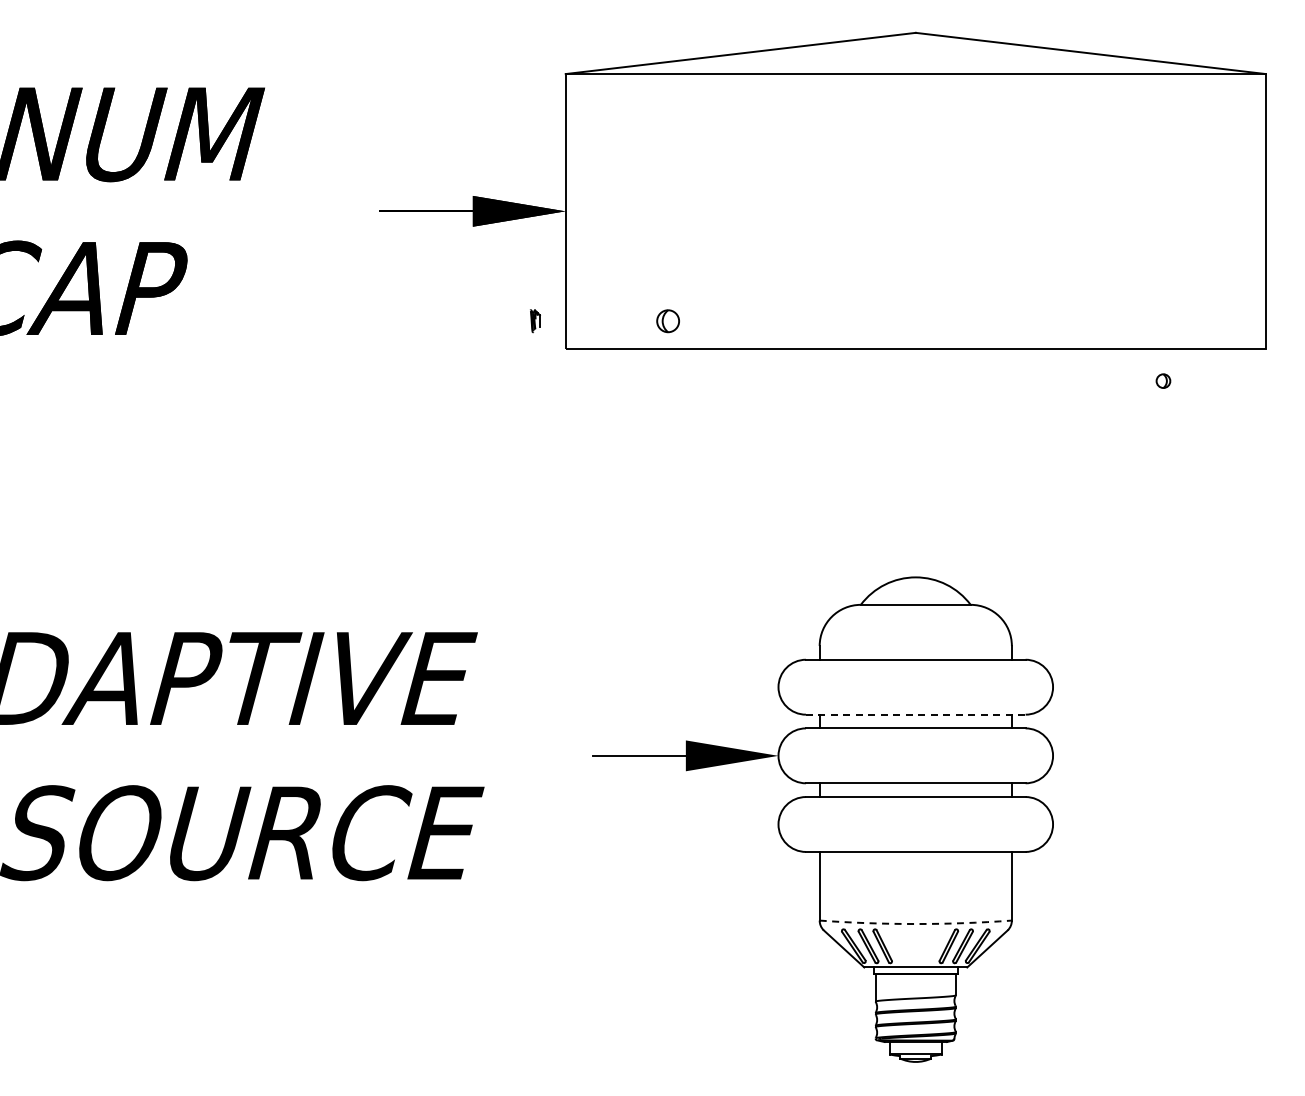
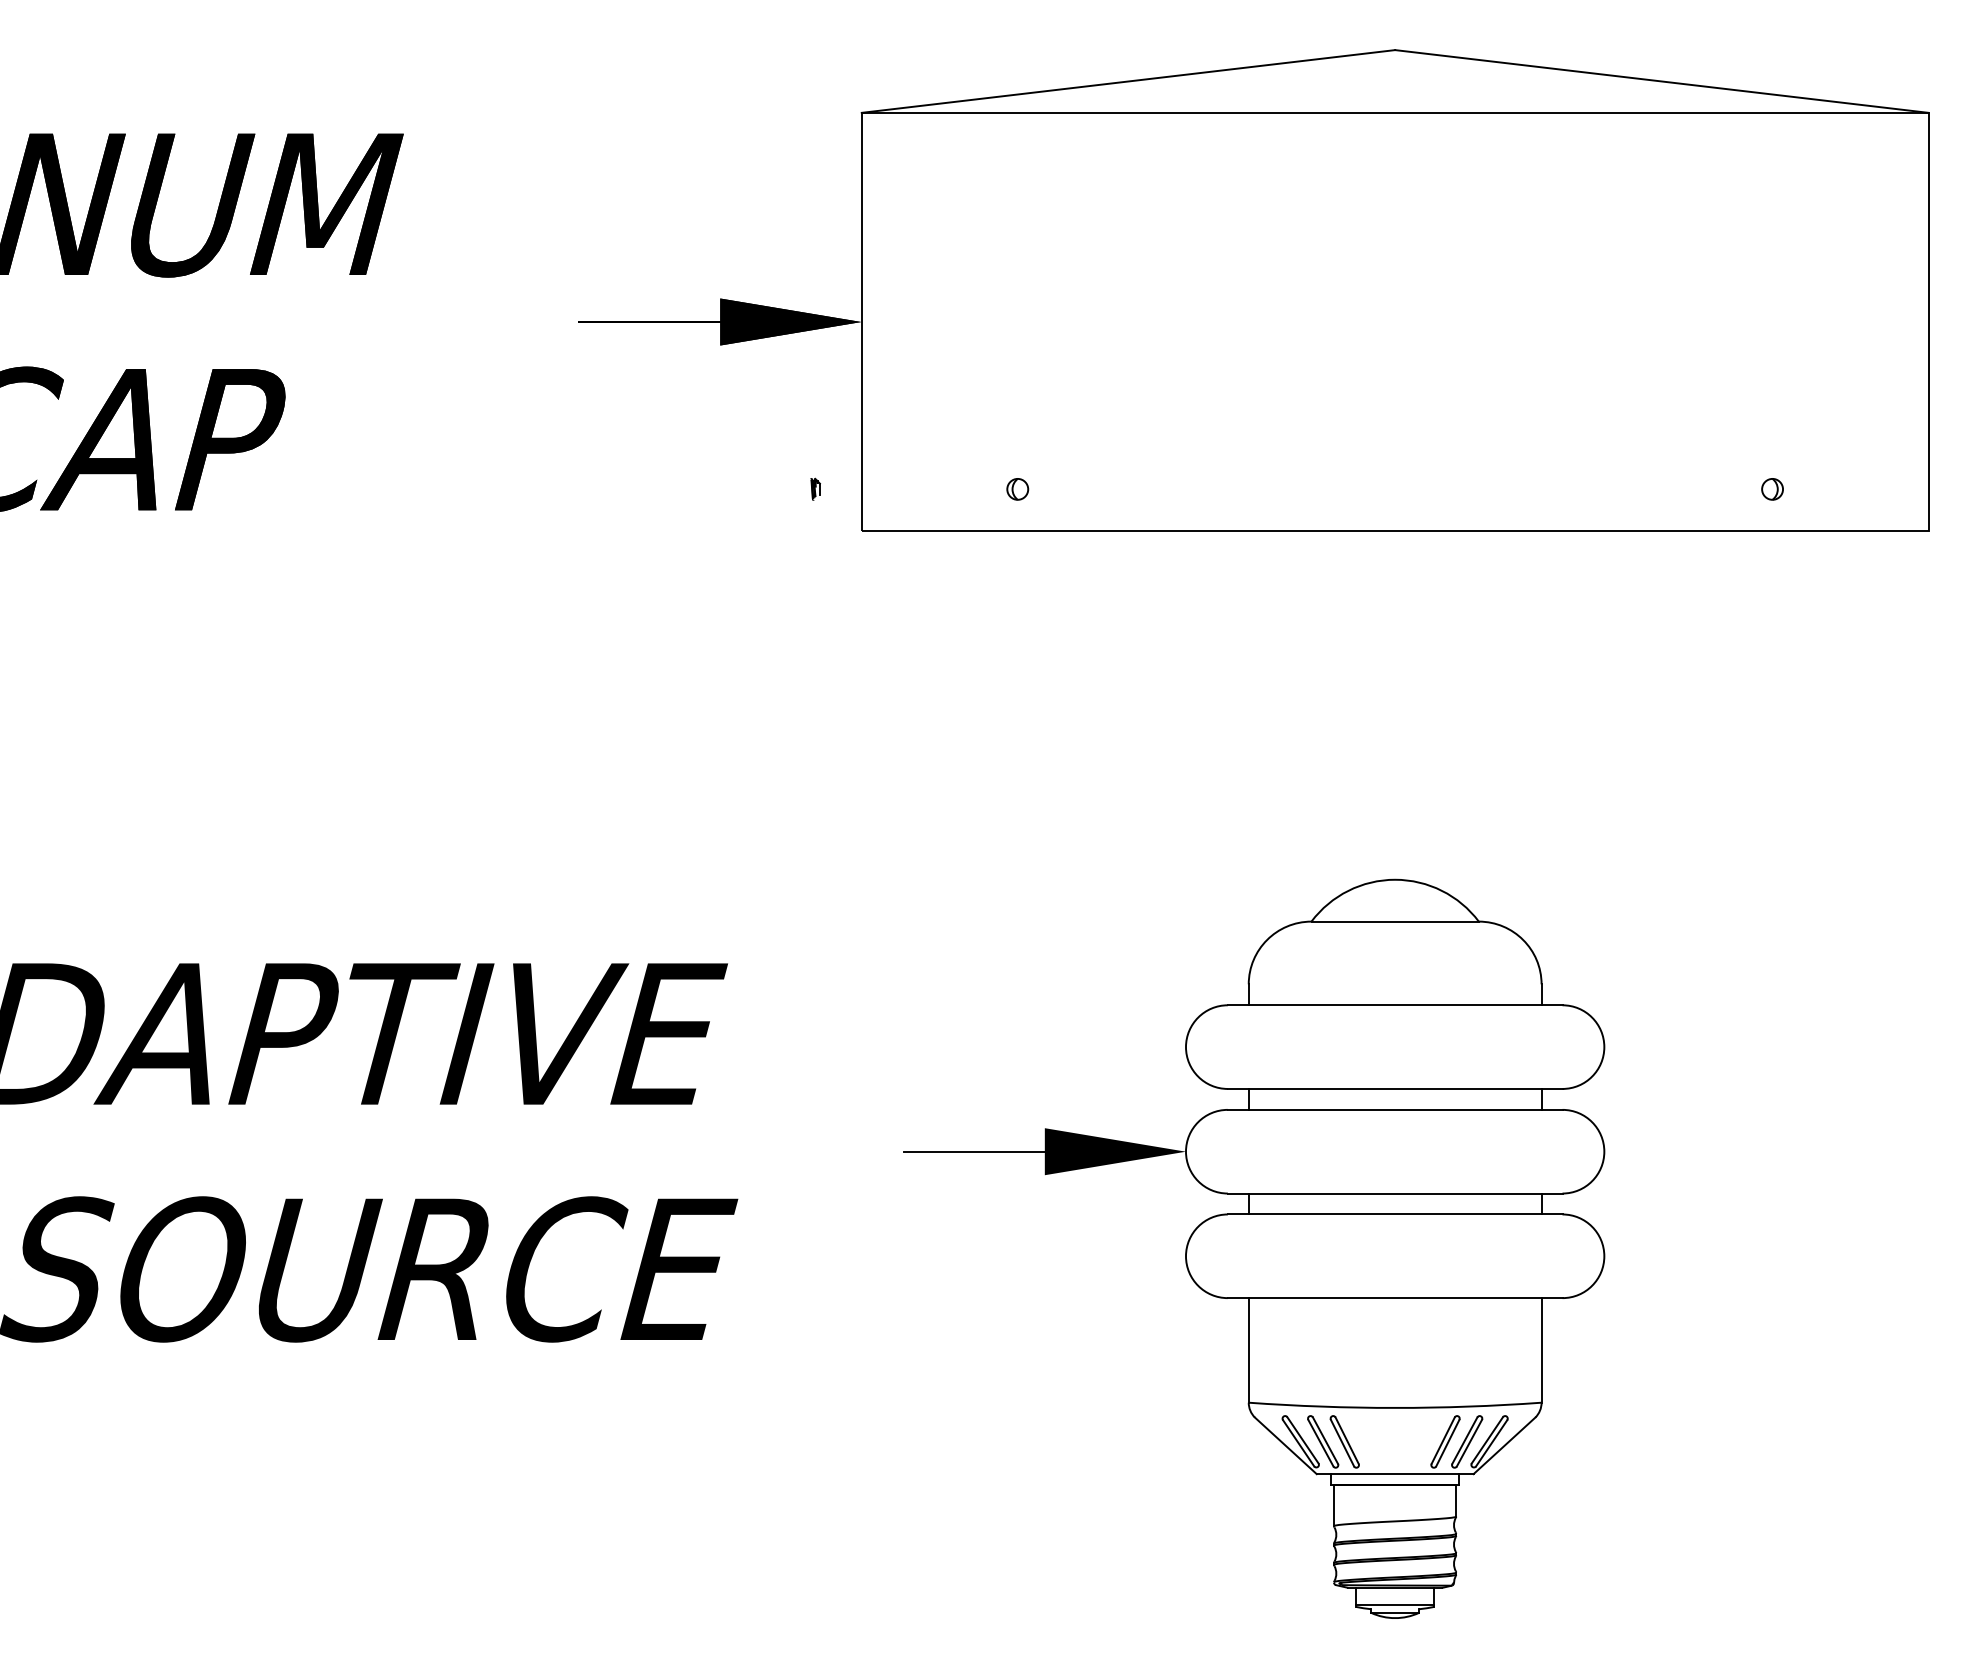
part: (535, 320) -> (815, 488), size x0.62
part: (667, 320) -> (1016, 488), size x0.62
part: (1163, 380) -> (1772, 488), moved
line: (915, 714) -> (1394, 1088), dashed -> solid
arc: (915, 924) -> (1394, 1408), dashed -> solid

